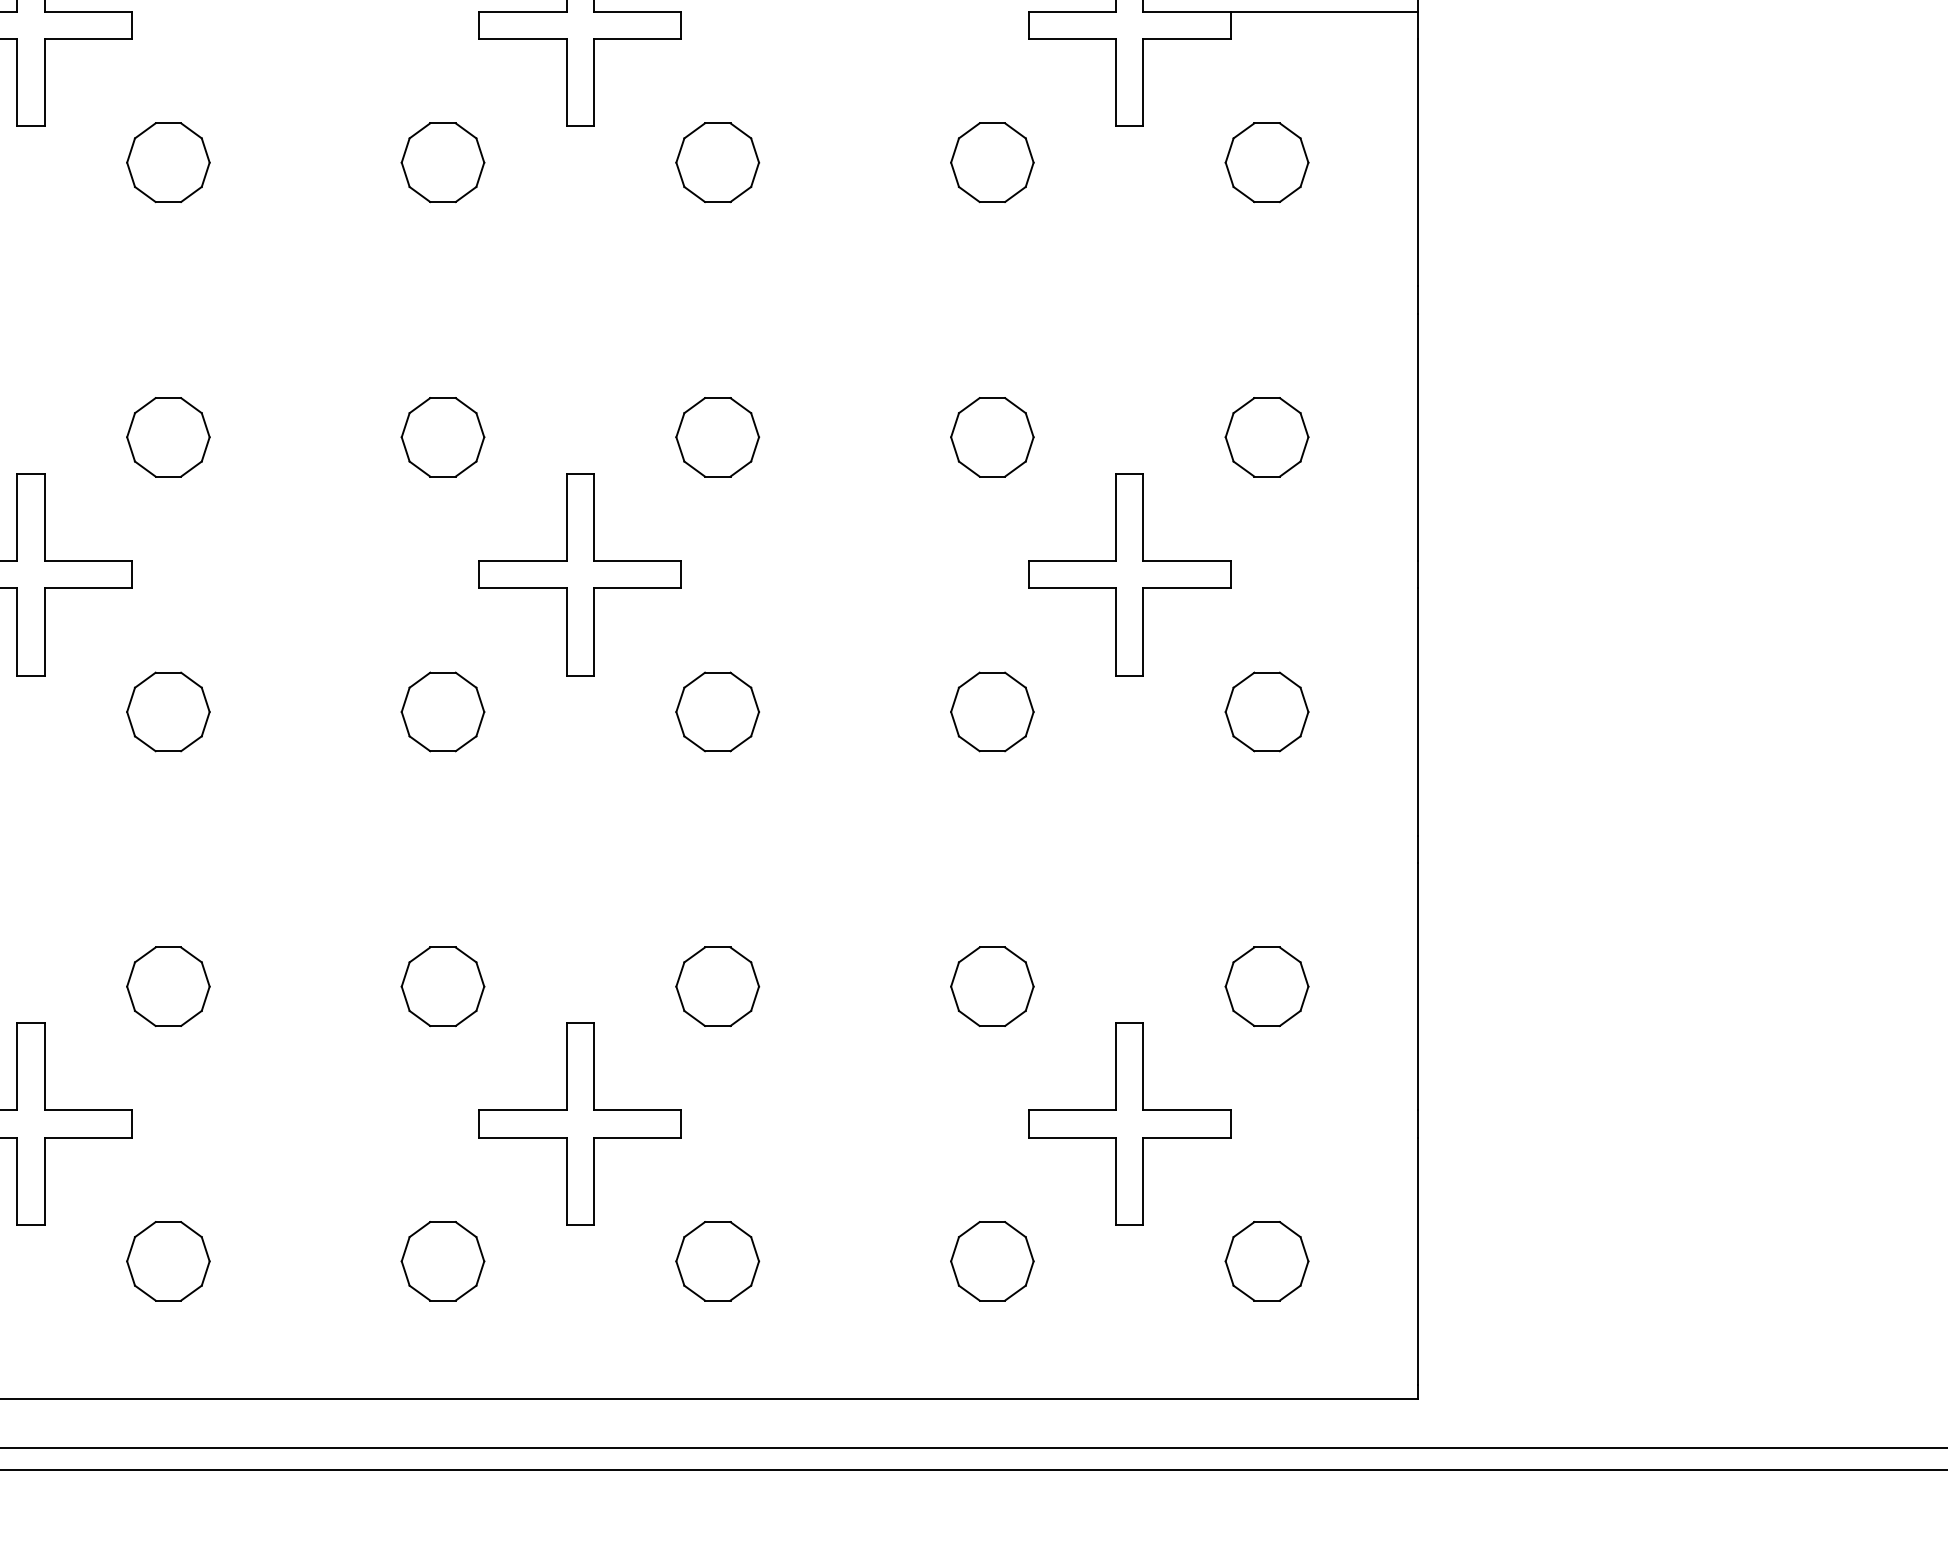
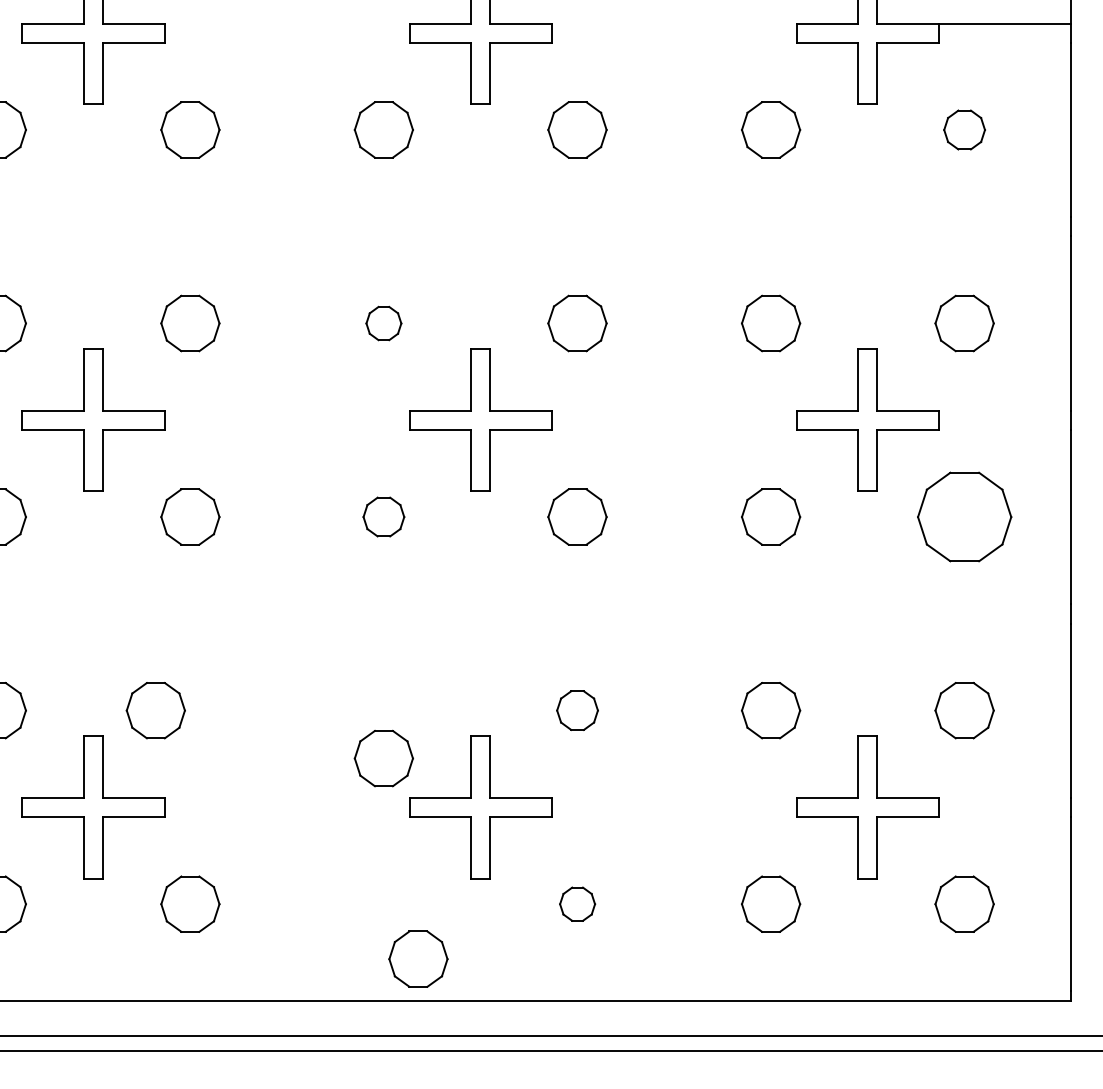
part: (1266, 162) -> (964, 129), size x0.7
part: (442, 437) -> (383, 323), size x0.6
part: (442, 711) -> (383, 516), size x0.7
part: (1266, 711) -> (964, 516), size x1.6
part: (168, 986) -> (155, 710), moved
part: (442, 986) -> (383, 758), moved
part: (717, 986) -> (577, 710), size x0.7
part: (442, 1261) -> (418, 959), moved
part: (717, 1261) -> (577, 904), size x0.6

